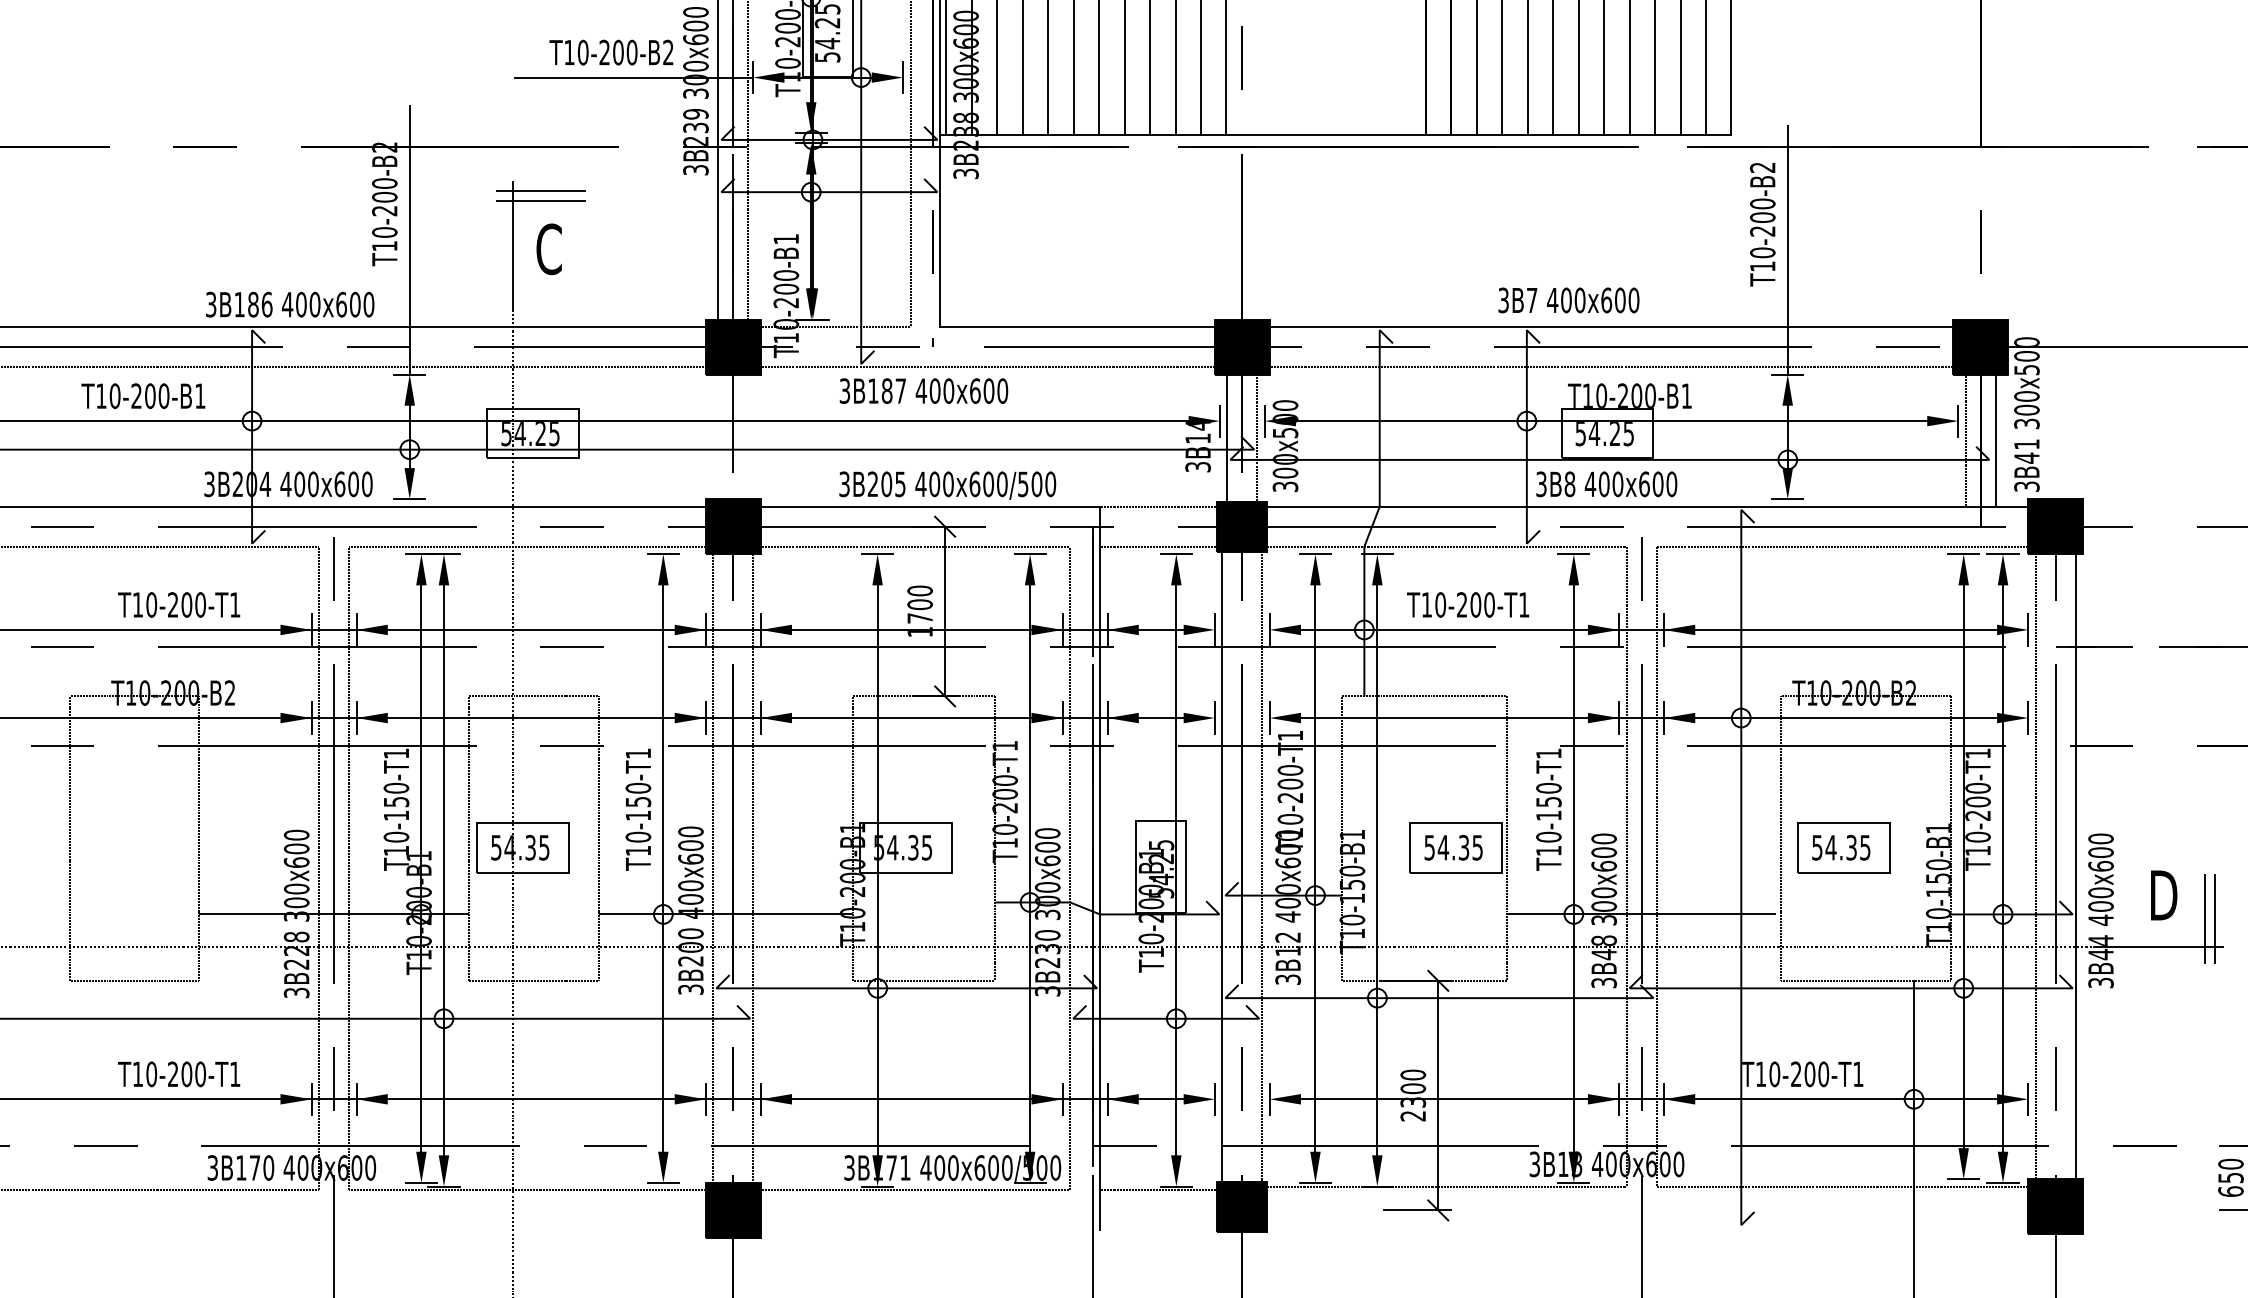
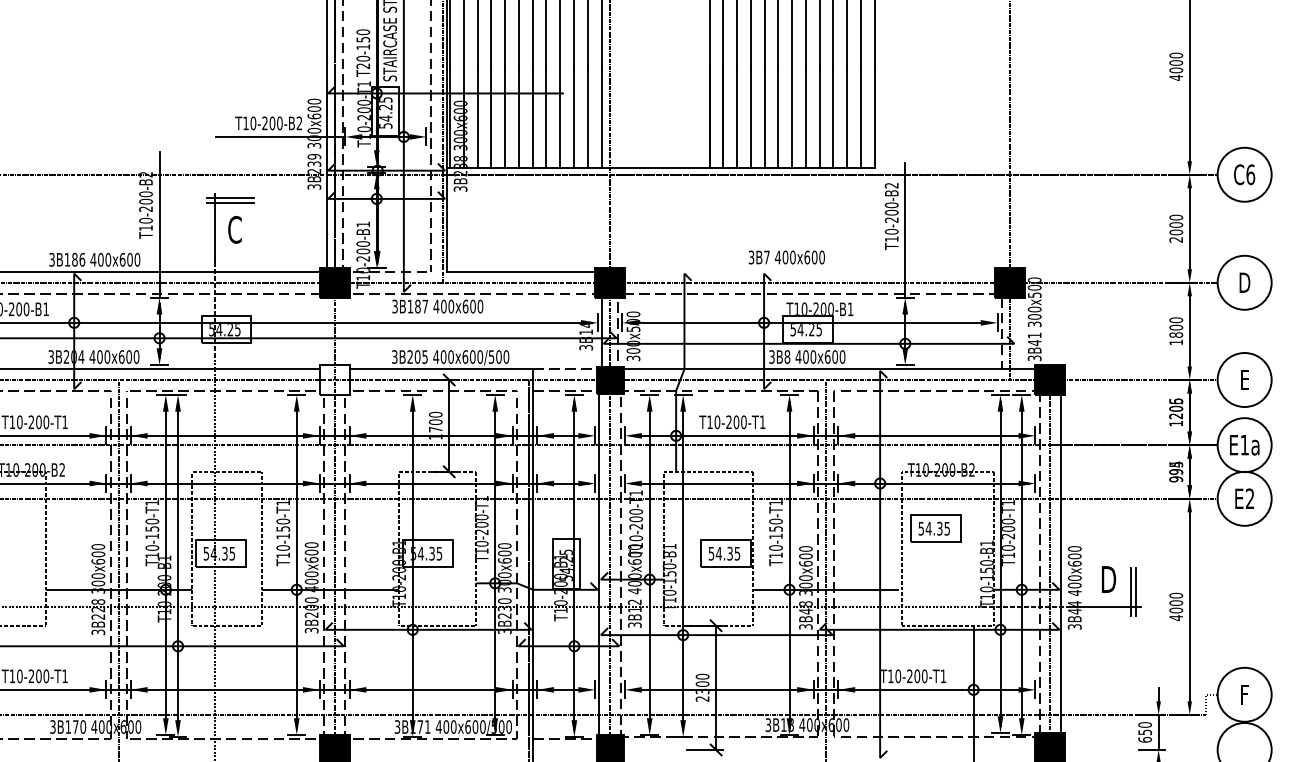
line: (1610, 326) -> (809, 271), removed
line: (1995, 440) -> (1017, 333), removed
fill: (733, 525) -> (334, 379), removed
part: (1843, 847) -> (935, 528), moved

